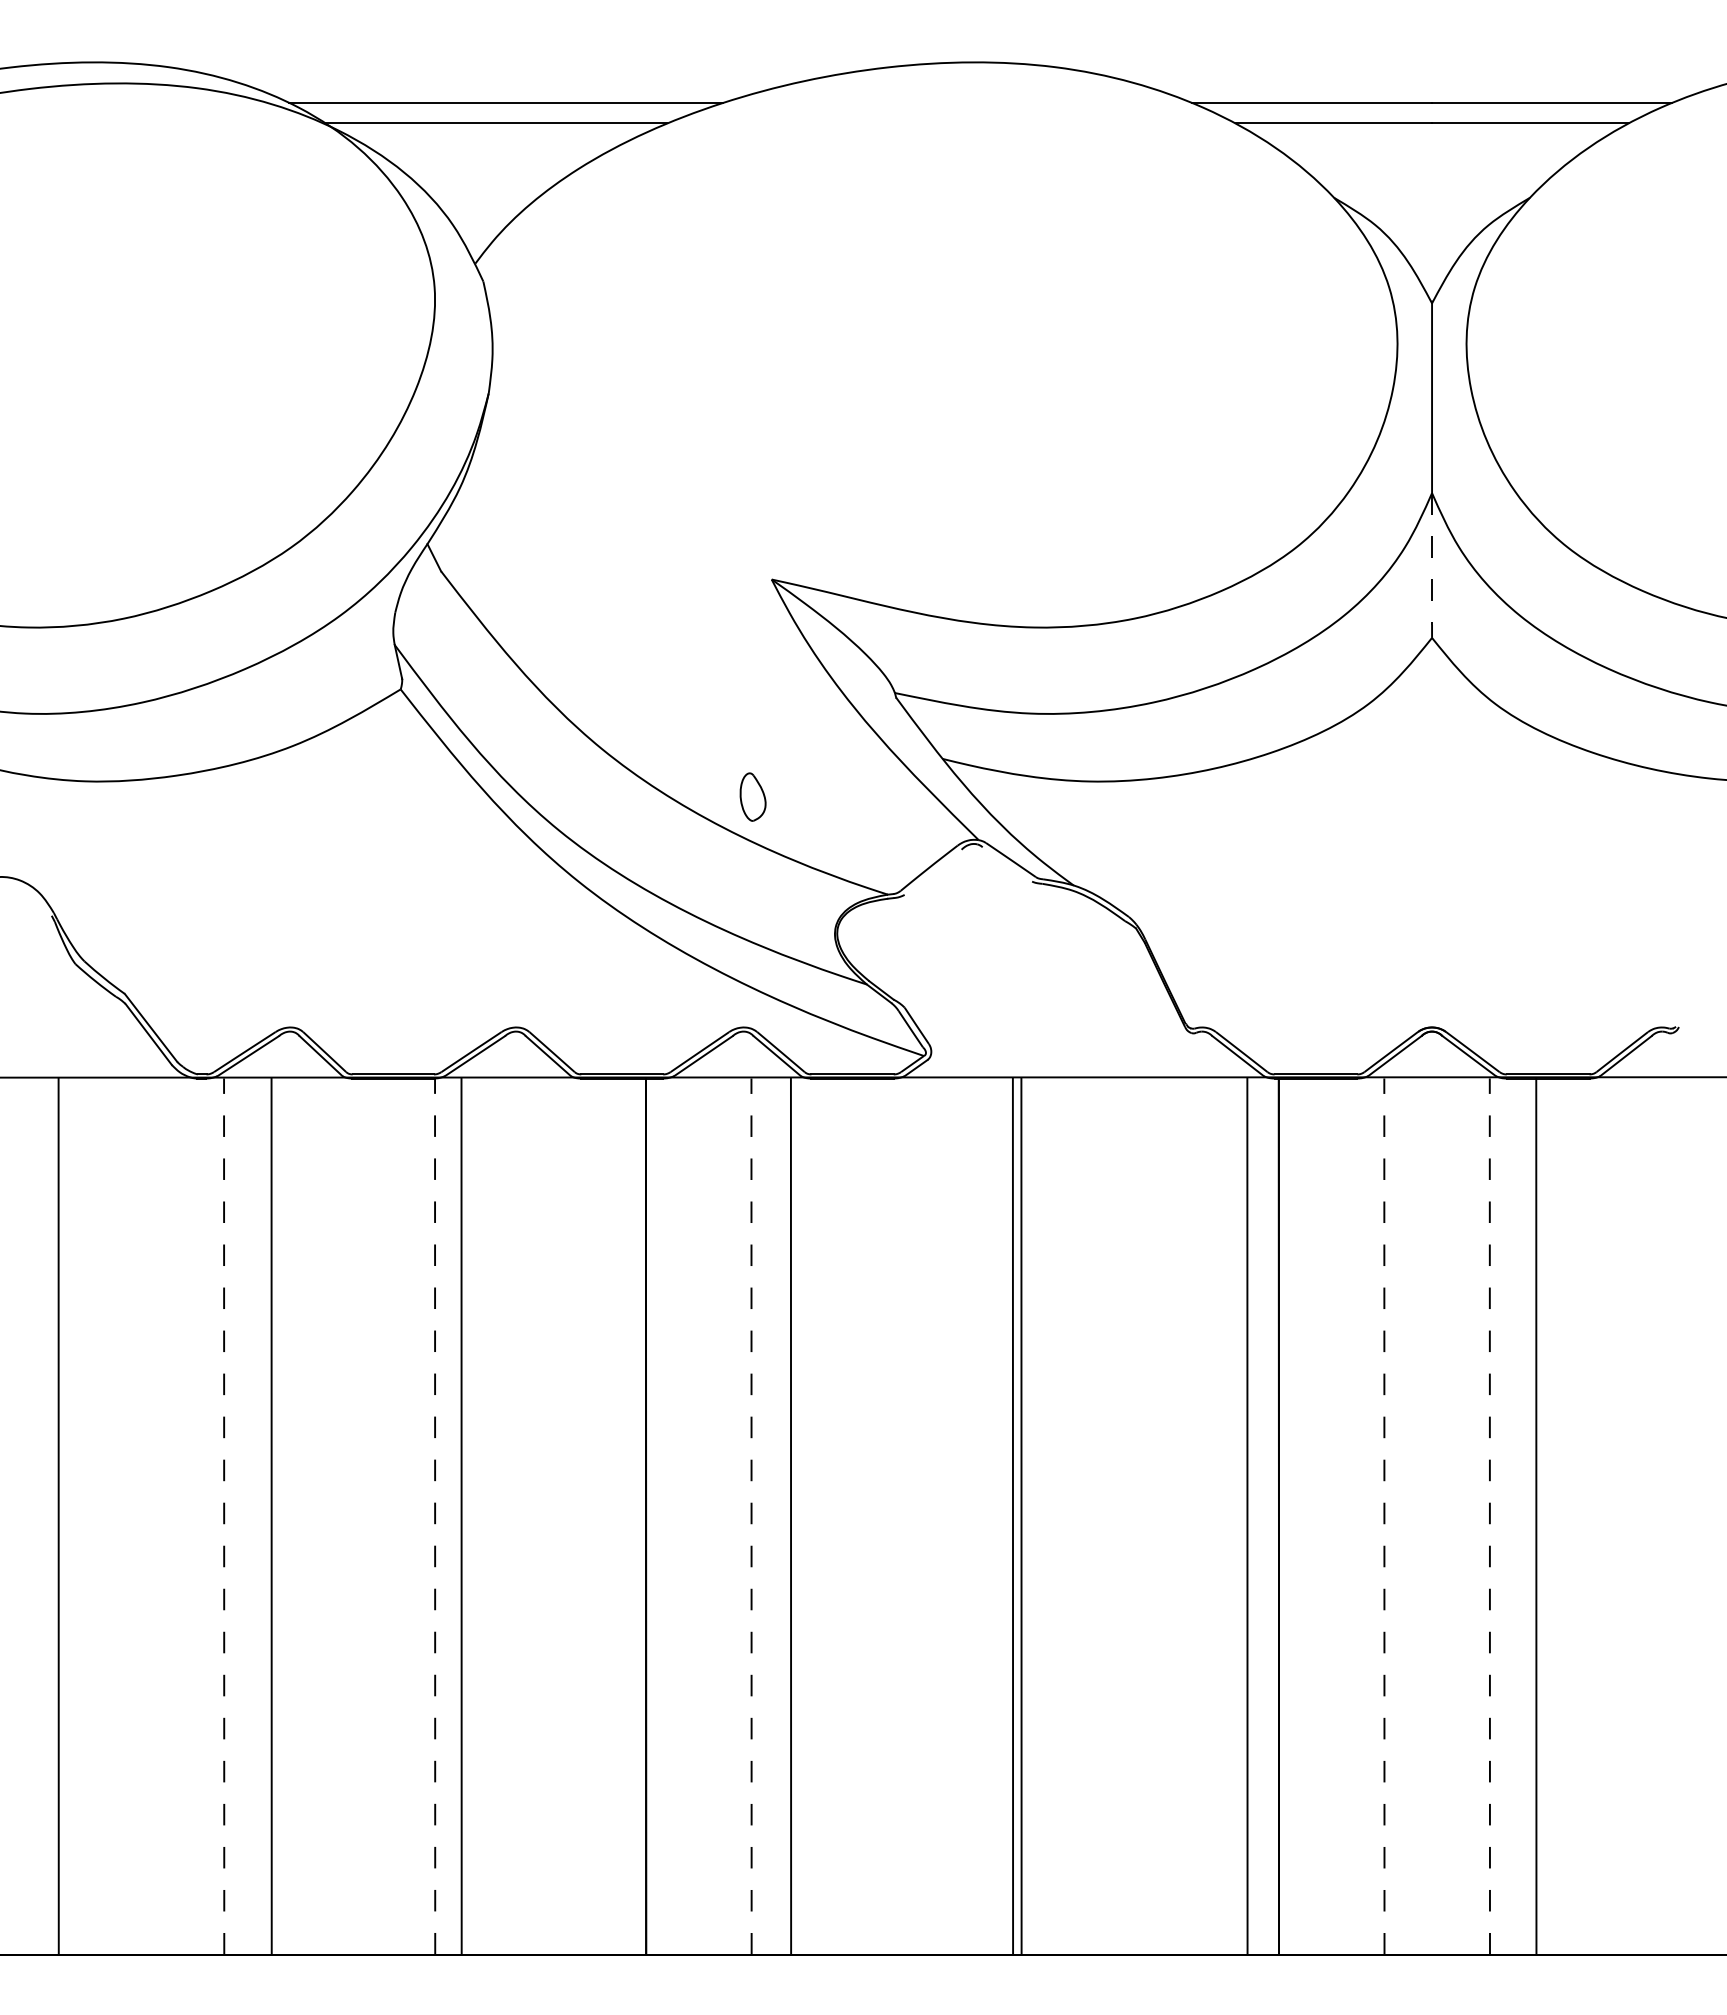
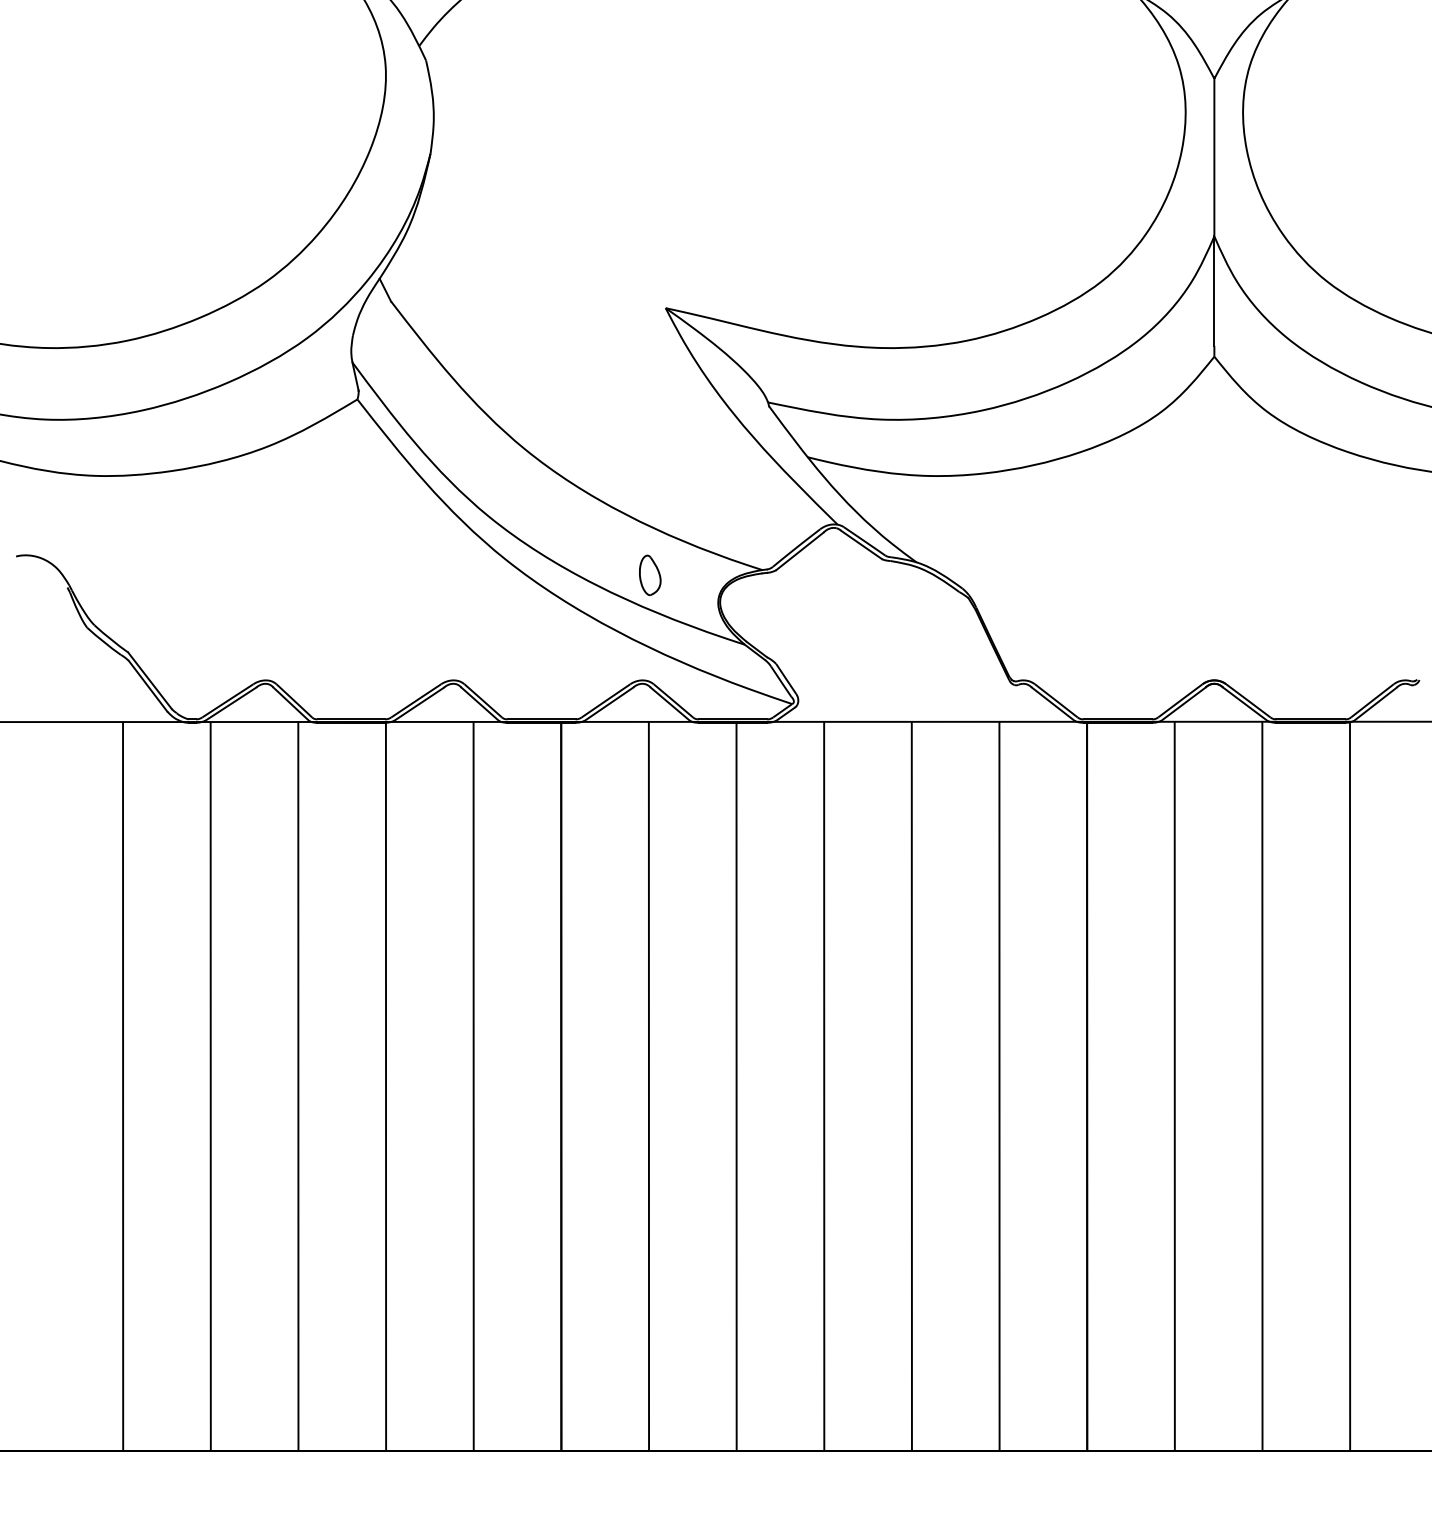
line: (1432, 559) -> (1214, 291), dashed -> solid
part: (752, 796) -> (649, 574), moved
line: (1007, 864) -> (861, 544), added
line: (932, 871) -> (799, 550), added
line: (224, 1515) -> (211, 1085), dashed -> solid
line: (435, 1515) -> (386, 1085), dashed -> solid
line: (1489, 1515) -> (1262, 1085), dashed -> solid
line: (58, 1516) -> (122, 1086), moved
line: (271, 1516) -> (298, 1086), moved
line: (461, 1516) -> (473, 1086), moved
line: (751, 1516) -> (648, 1086), dashed -> solid
line: (790, 1516) -> (736, 1086), moved
line: (1012, 1516) -> (911, 1086), moved
line: (1021, 1516) -> (824, 1086), moved
line: (1247, 1516) -> (999, 1086), moved
line: (1384, 1516) -> (1174, 1086), dashed -> solid
line: (1536, 1516) -> (1350, 1086), moved

